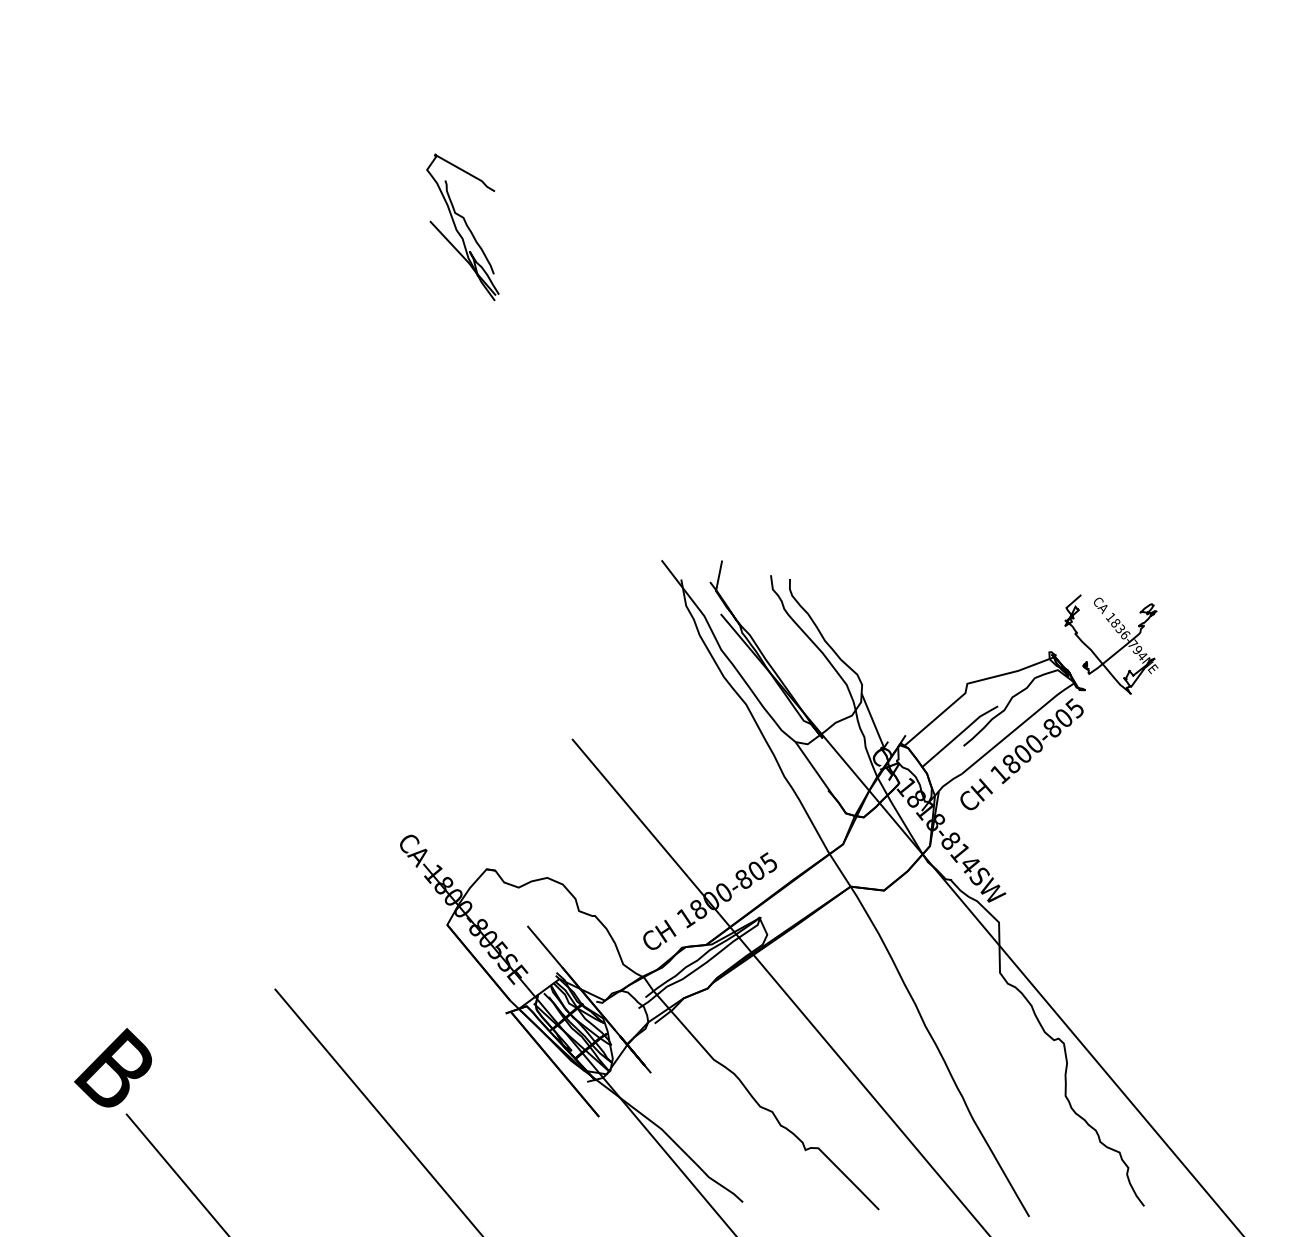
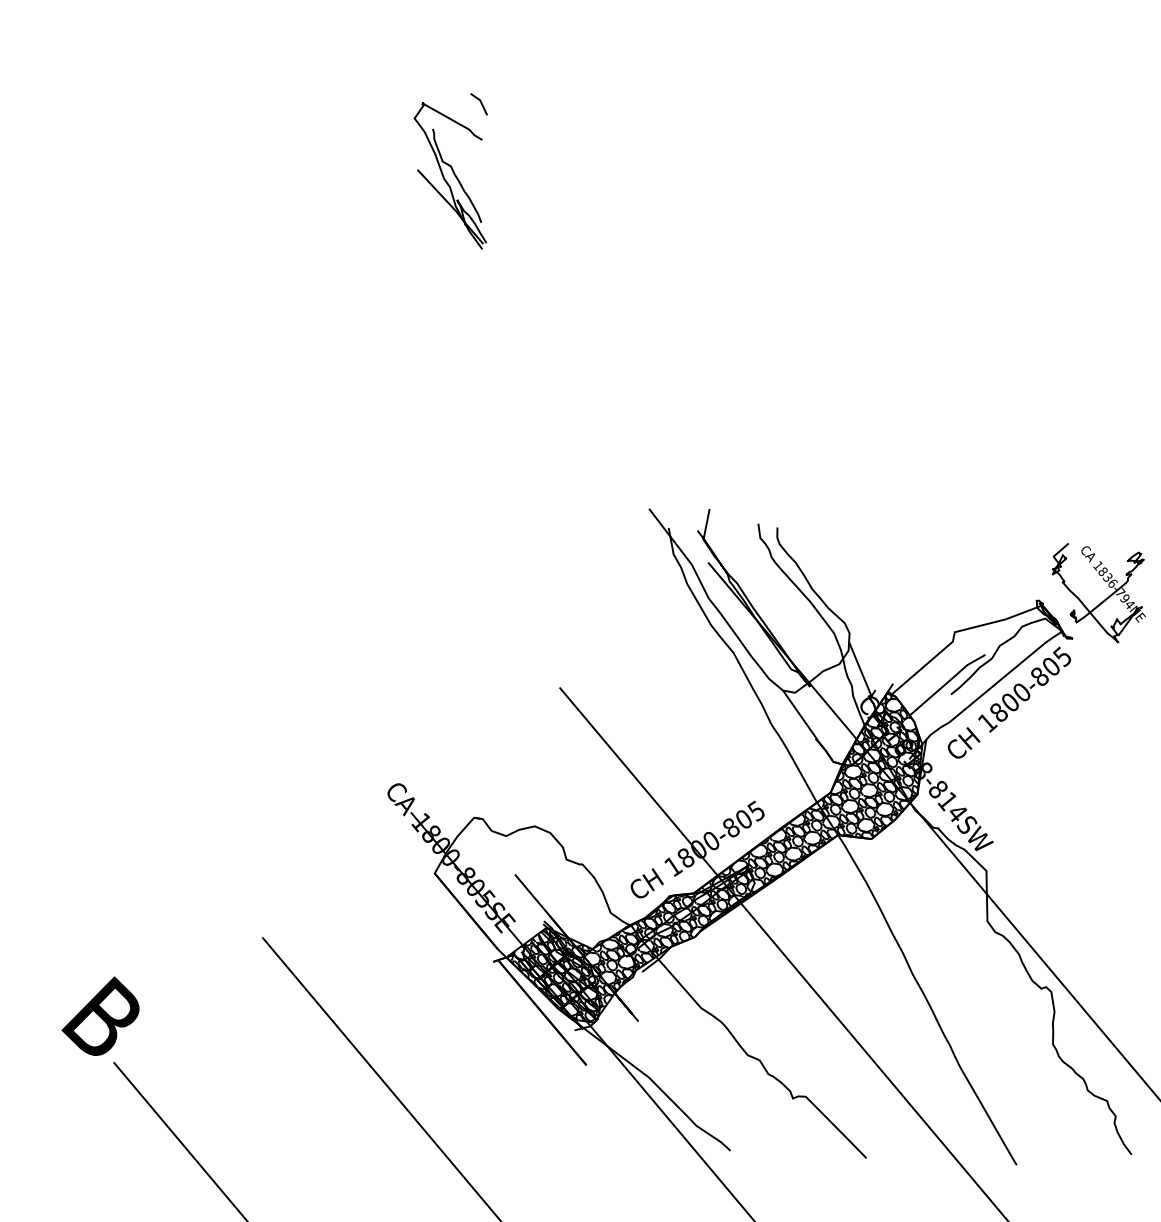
line: (493, 155) -> (480, 104), added
hatch: (728, 909) -> (715, 857), added

